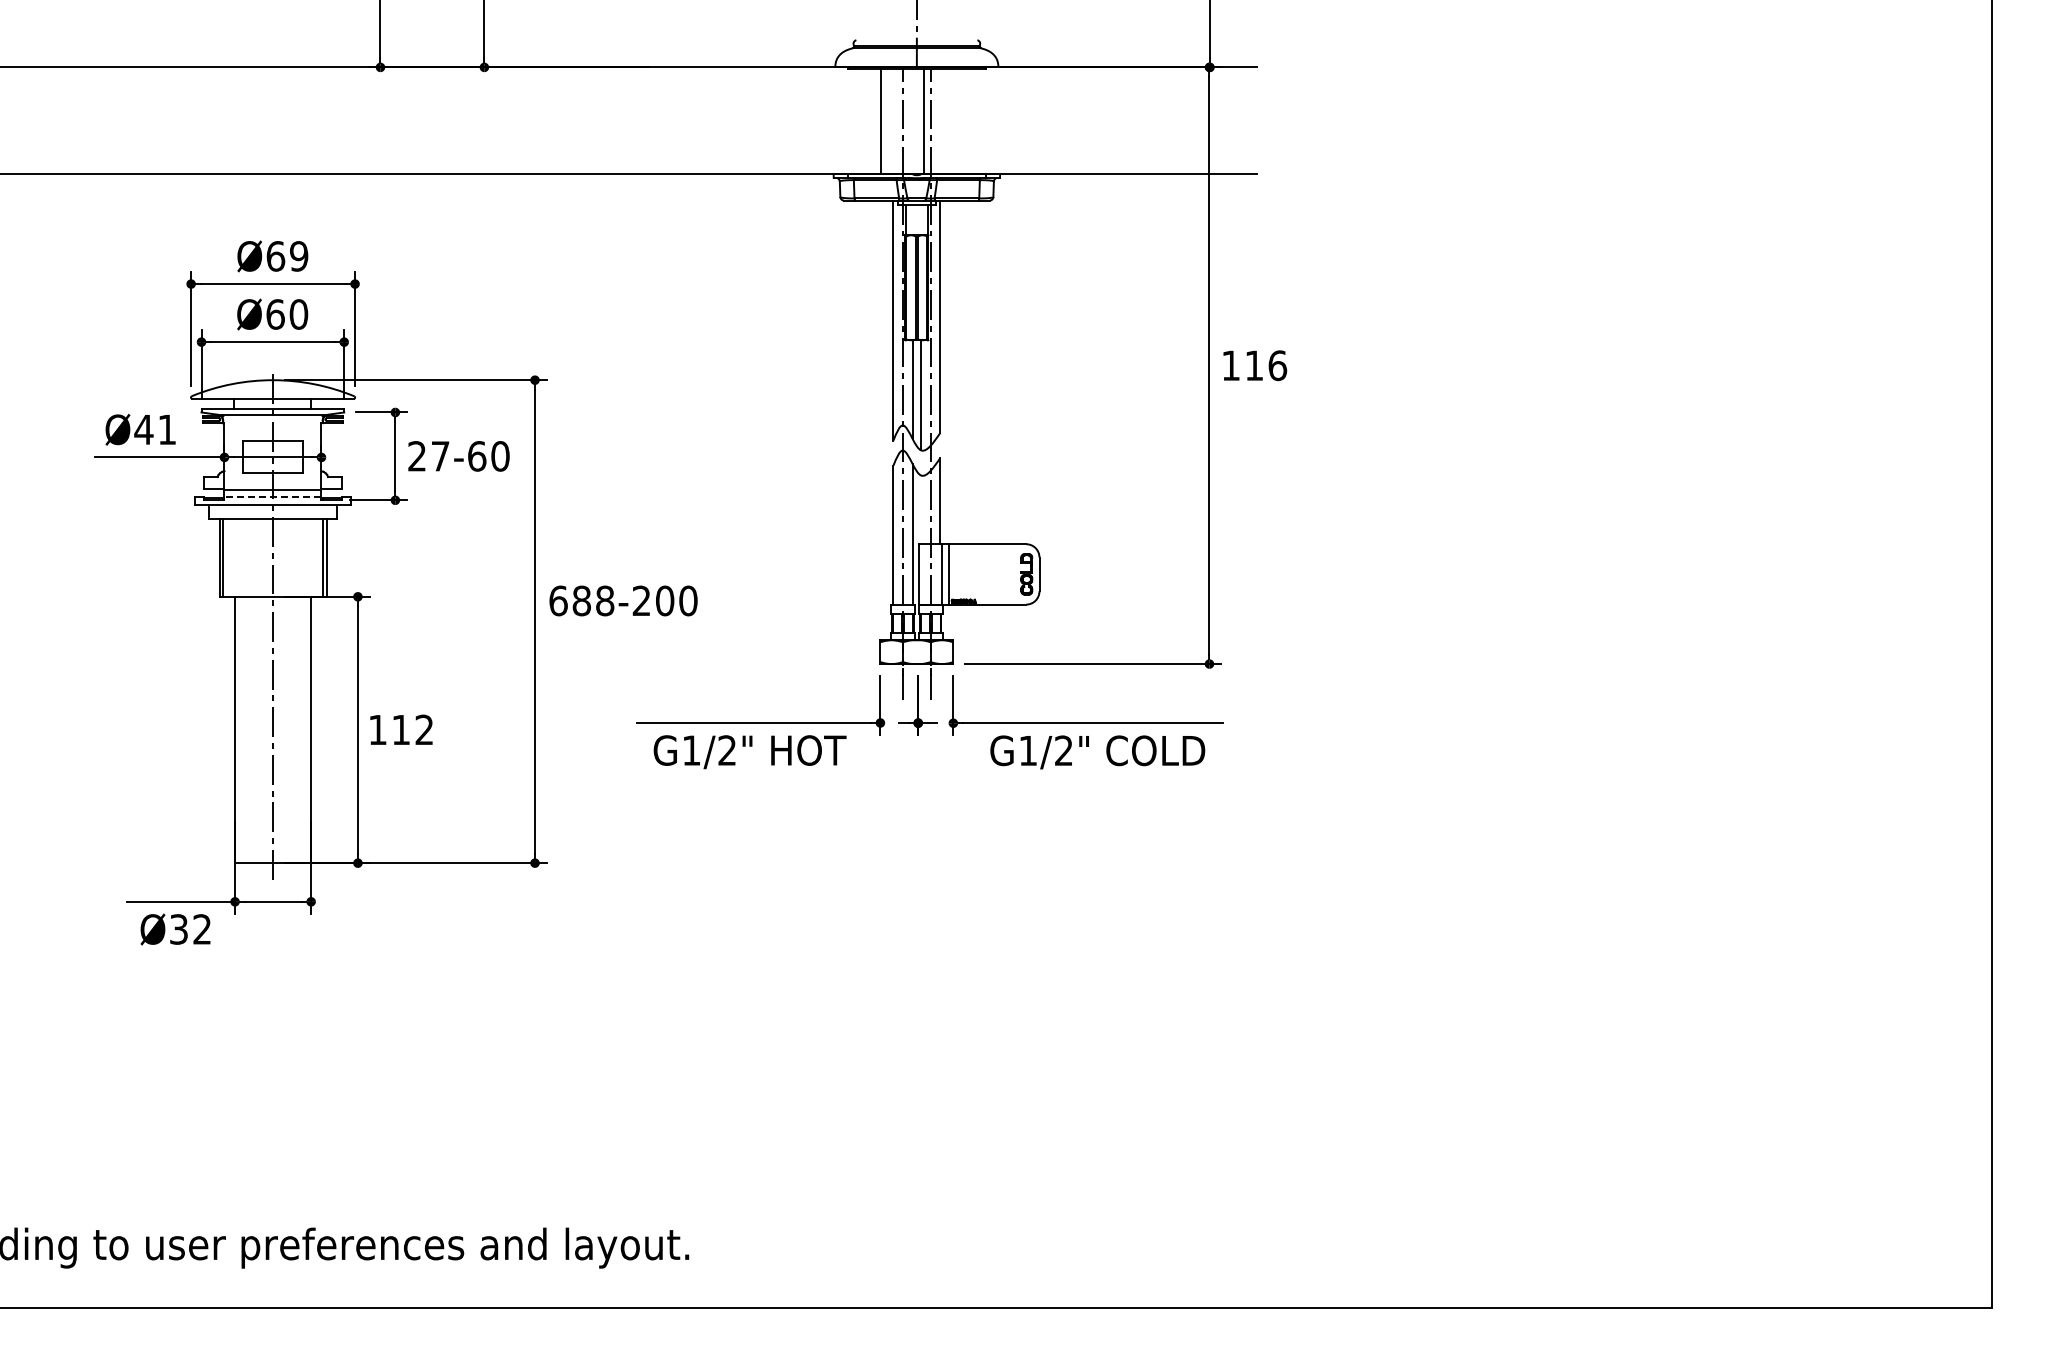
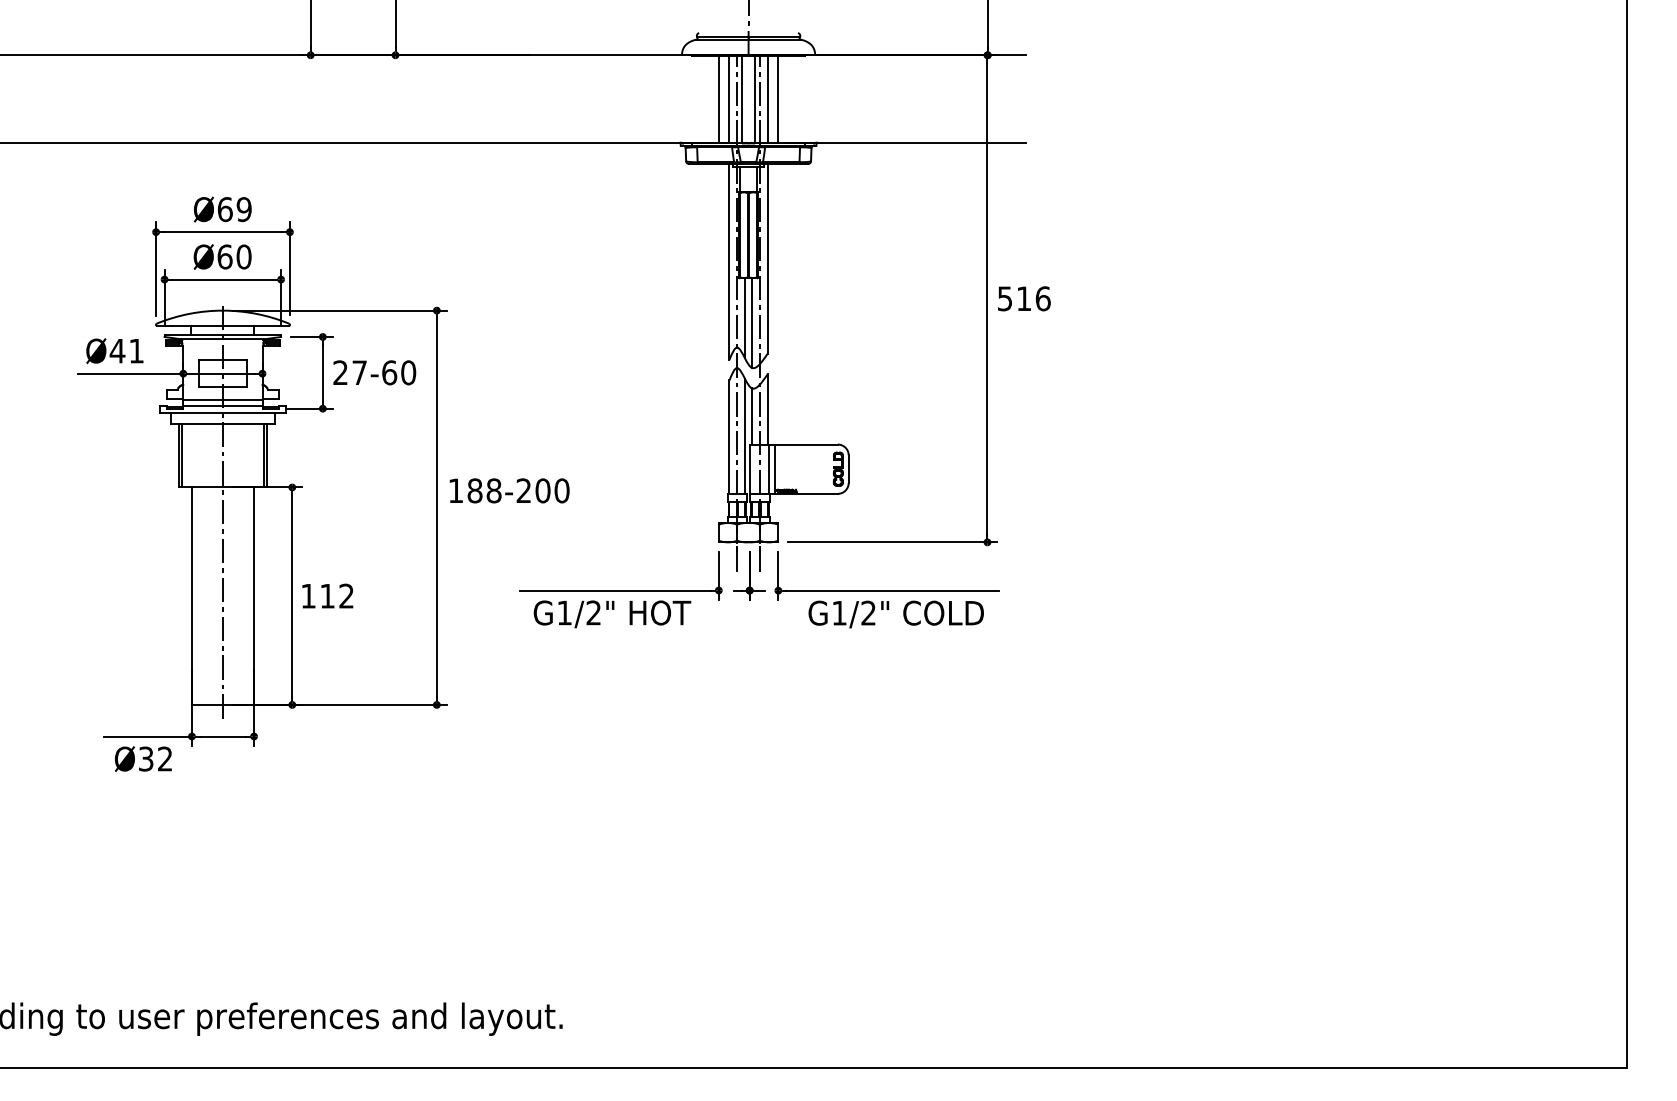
line: (952, 120) -> (777, 98), added
line: (893, 121) -> (729, 99), added
line: (909, 121) -> (742, 99), added
line: (940, 121) -> (767, 99), added
text: (1230, 365) -> (1004, 298), 116 -> 516
line: (272, 497) -> (222, 406), dashed -> solid
line: (921, 509) -> (752, 416), added
text: (558, 600) -> (456, 490), 688-200 -> 188-200

